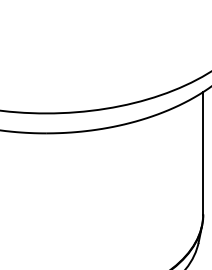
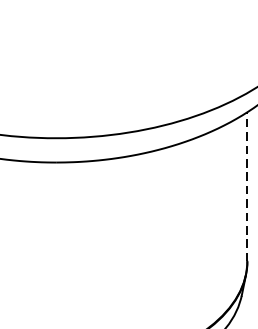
line: (203, 152) -> (247, 185), solid -> dashed

